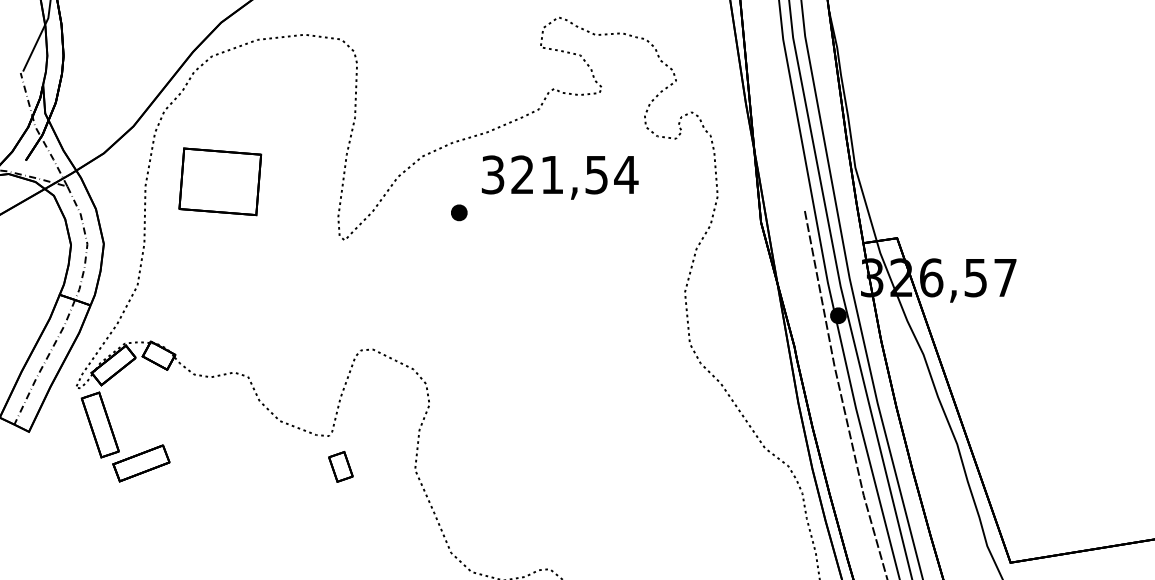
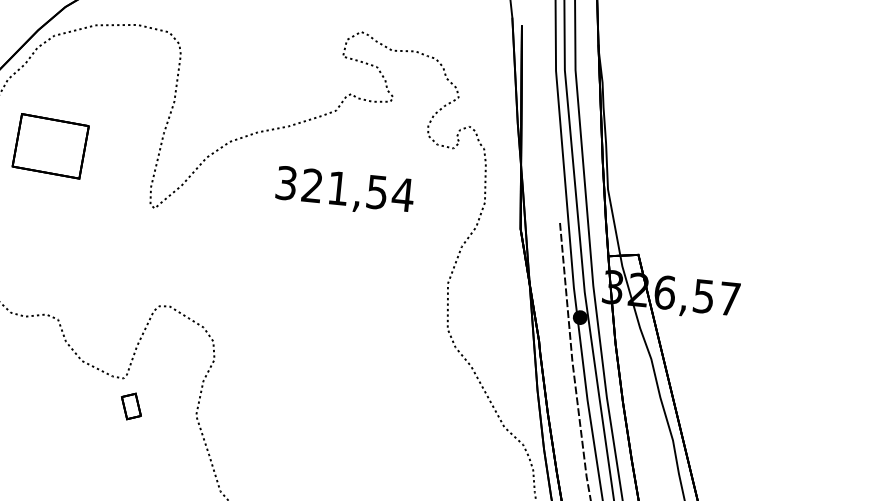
text: (559, 177) -> (344, 191), moved
part: (459, 212) -> (257, 194), removed

